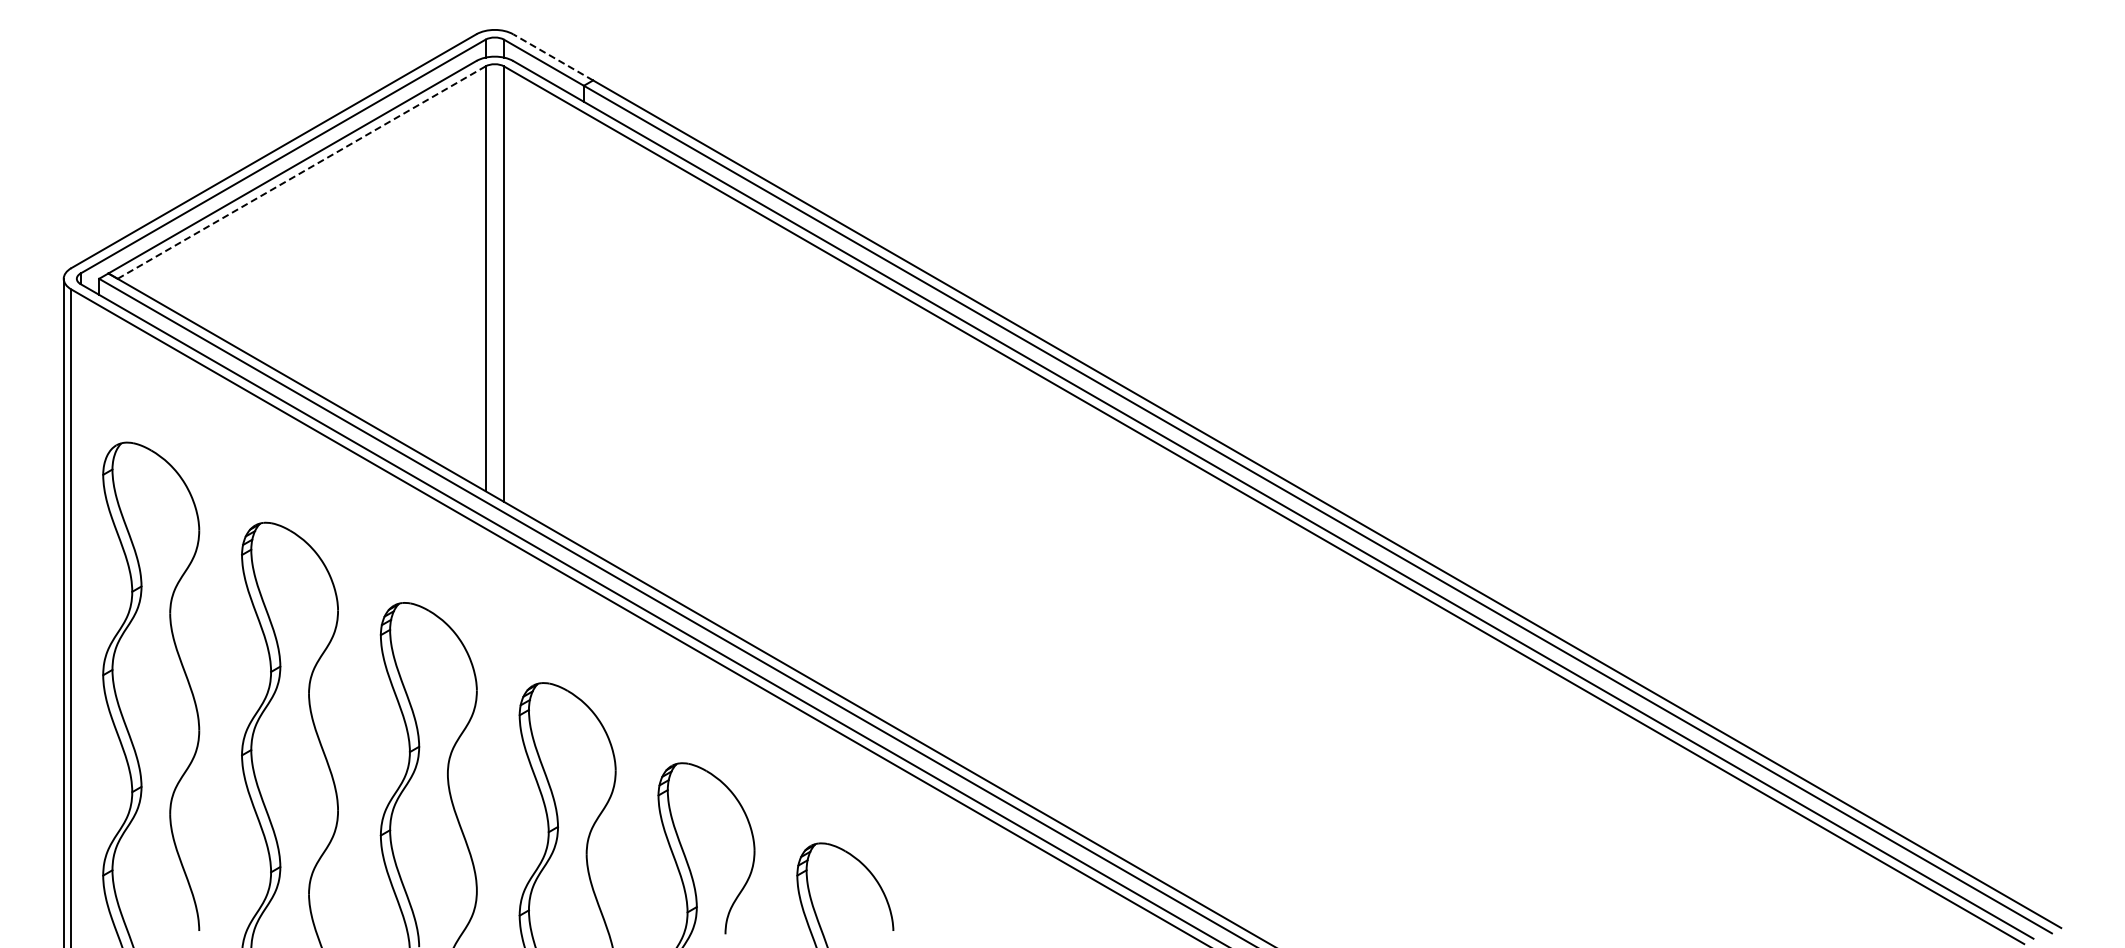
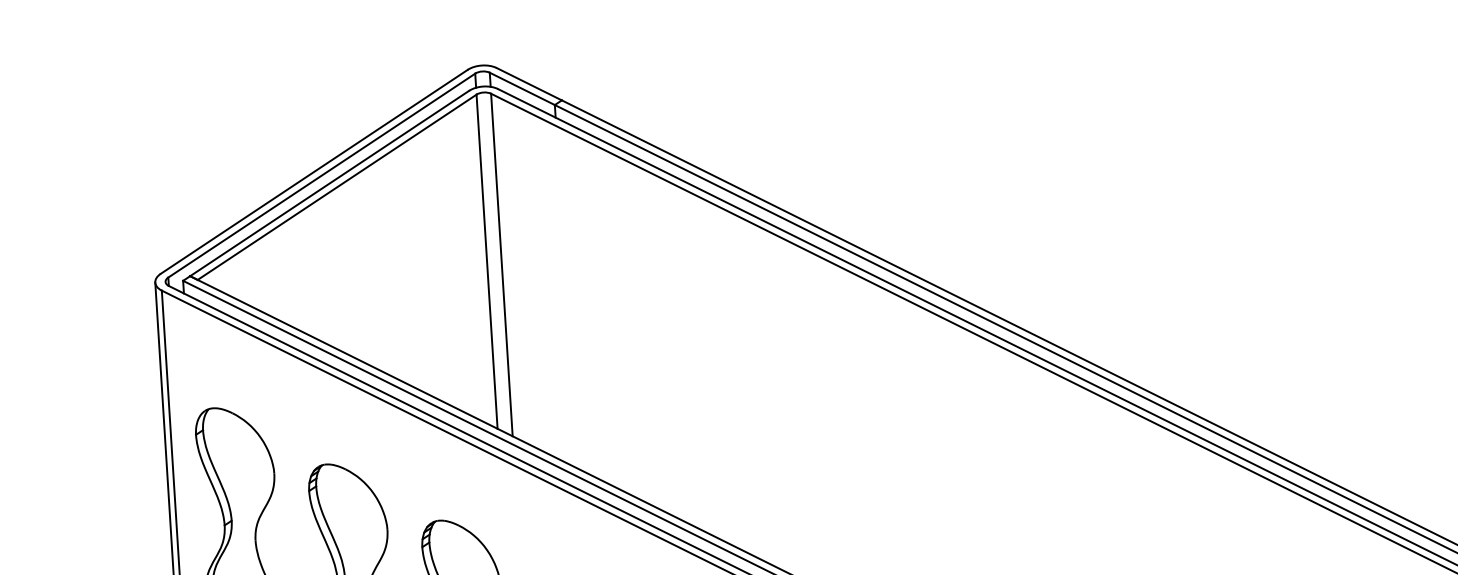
line: (552, 57) -> (528, 84), dashed -> solid
line: (302, 172) -> (337, 187), dashed -> solid

